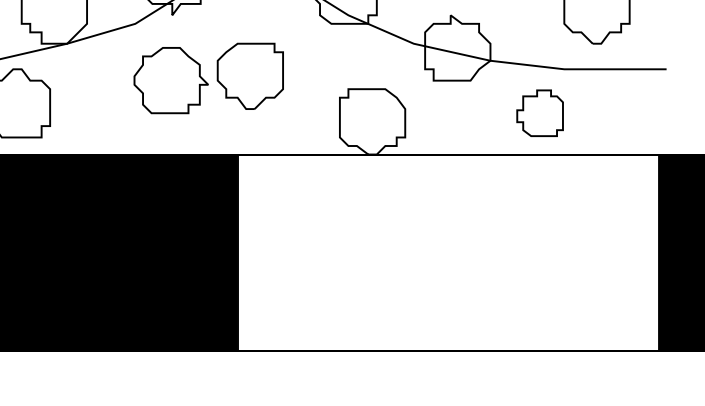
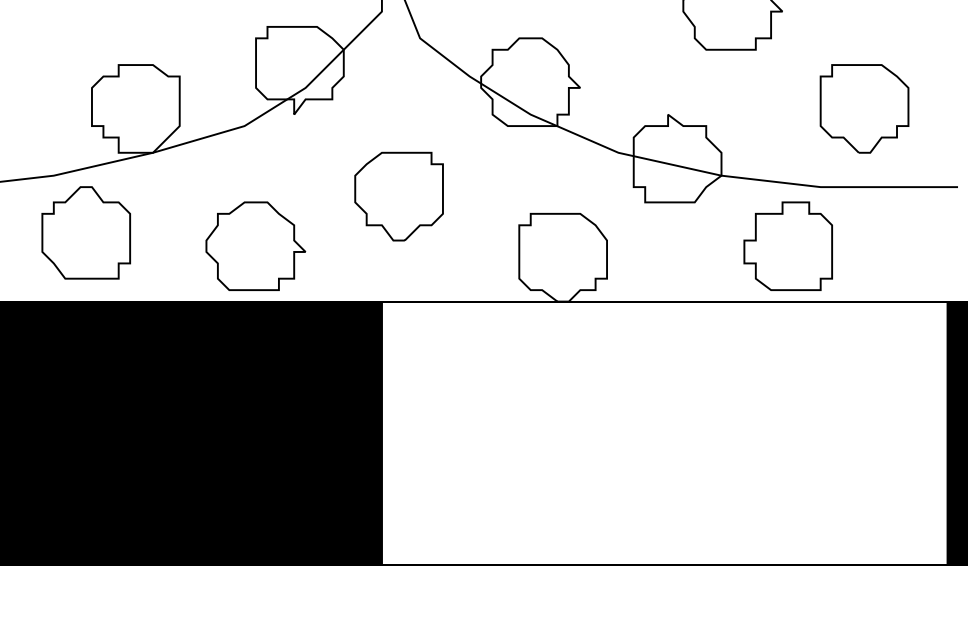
part: (171, 79) -> (255, 245), moved
part: (539, 112) -> (787, 245), size x1.43

